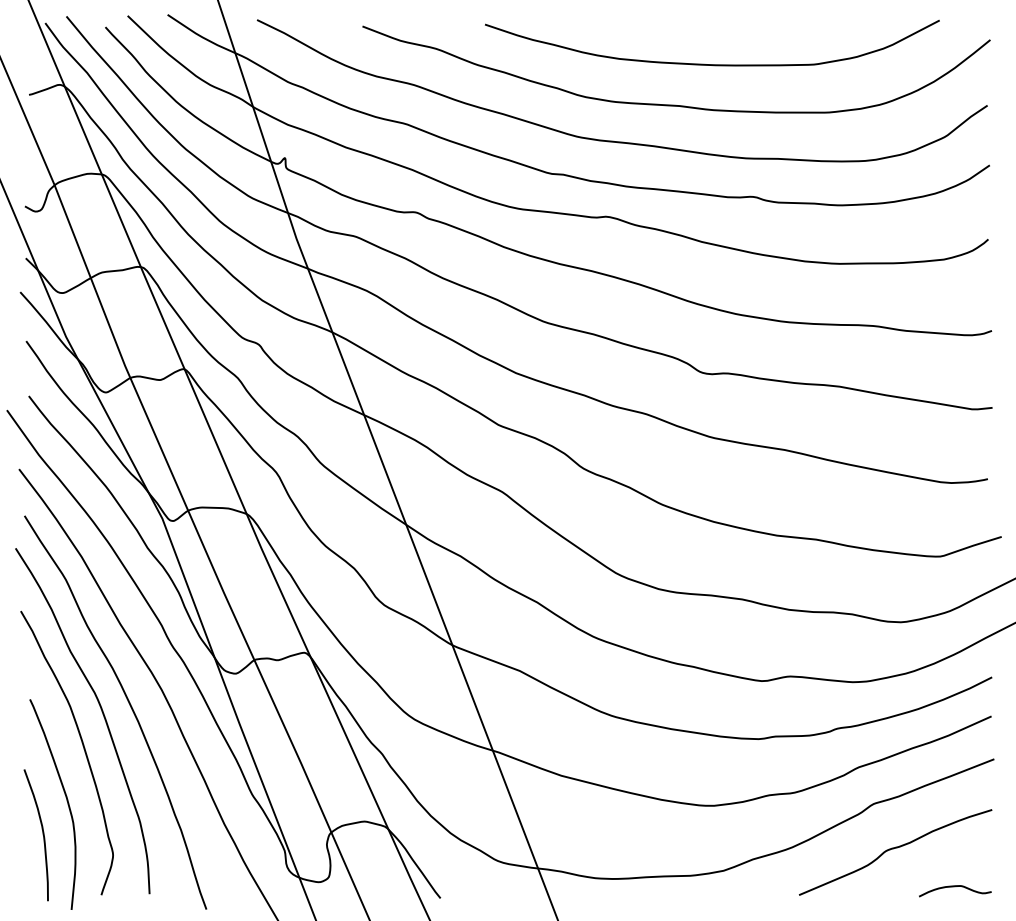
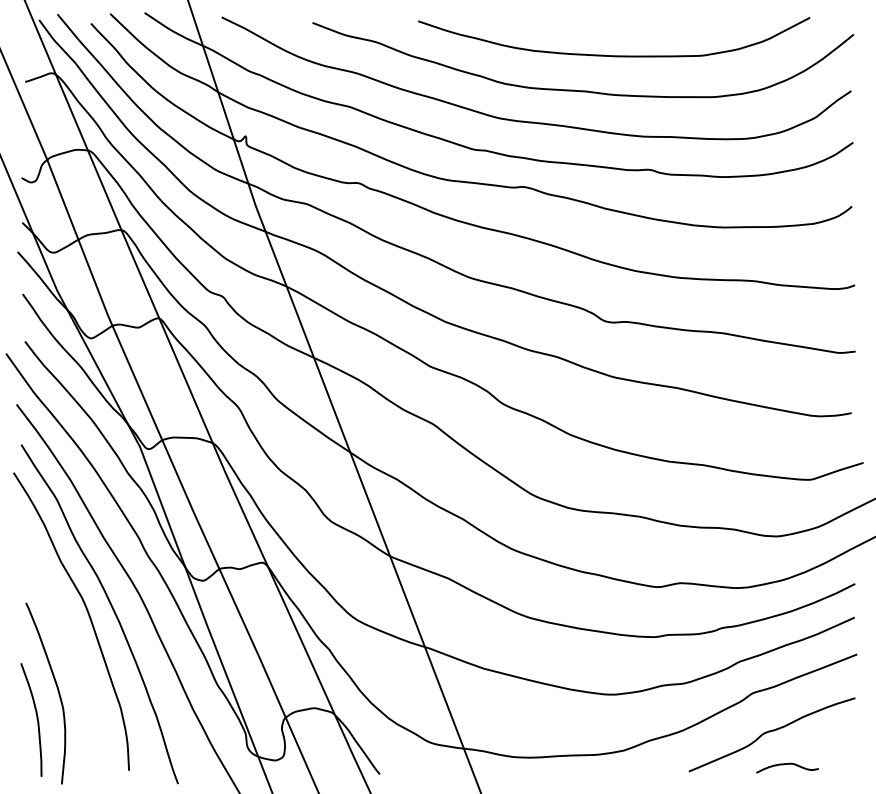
curve: (82, 747) -> (71, 644), removed
curve: (955, 886) -> (787, 764), moved

